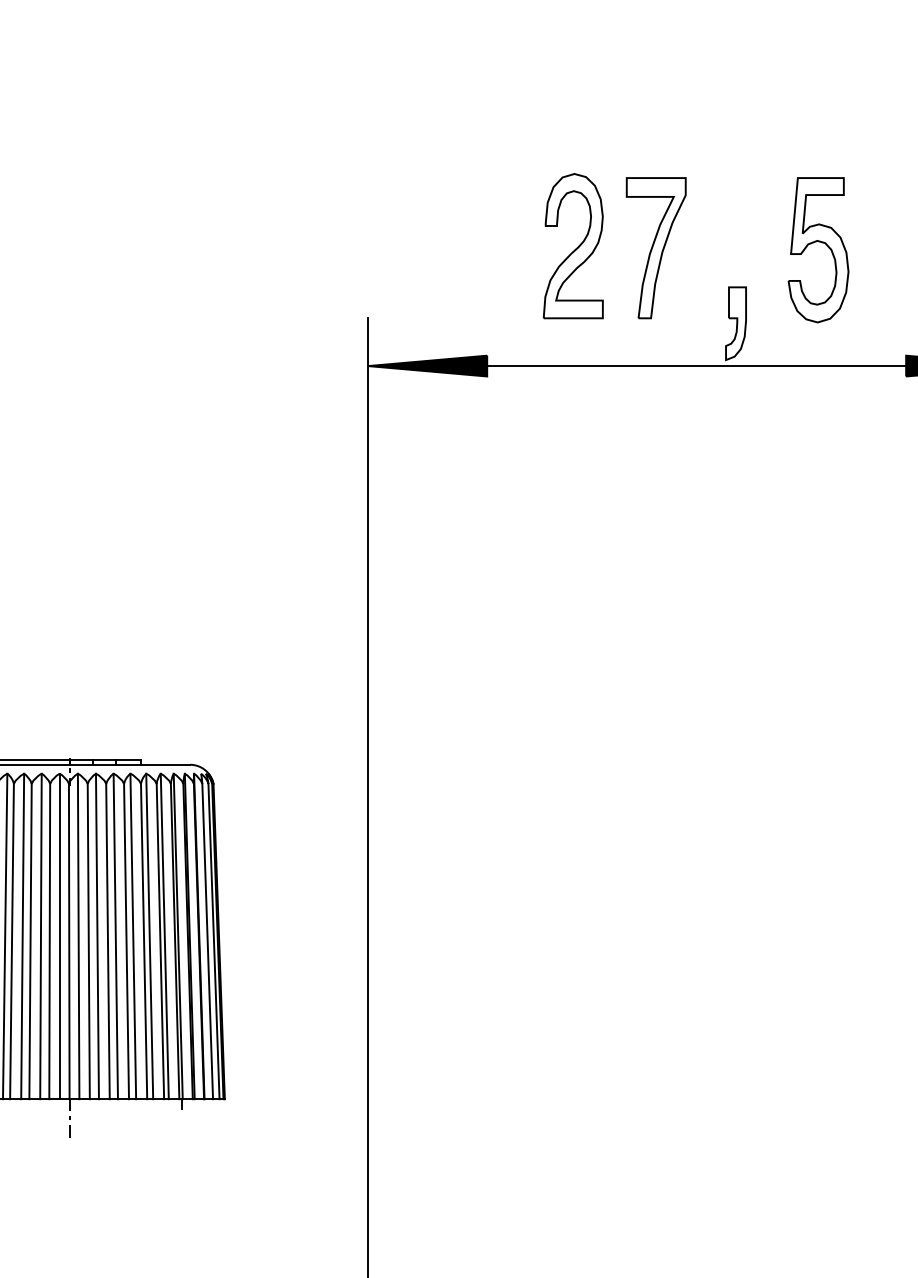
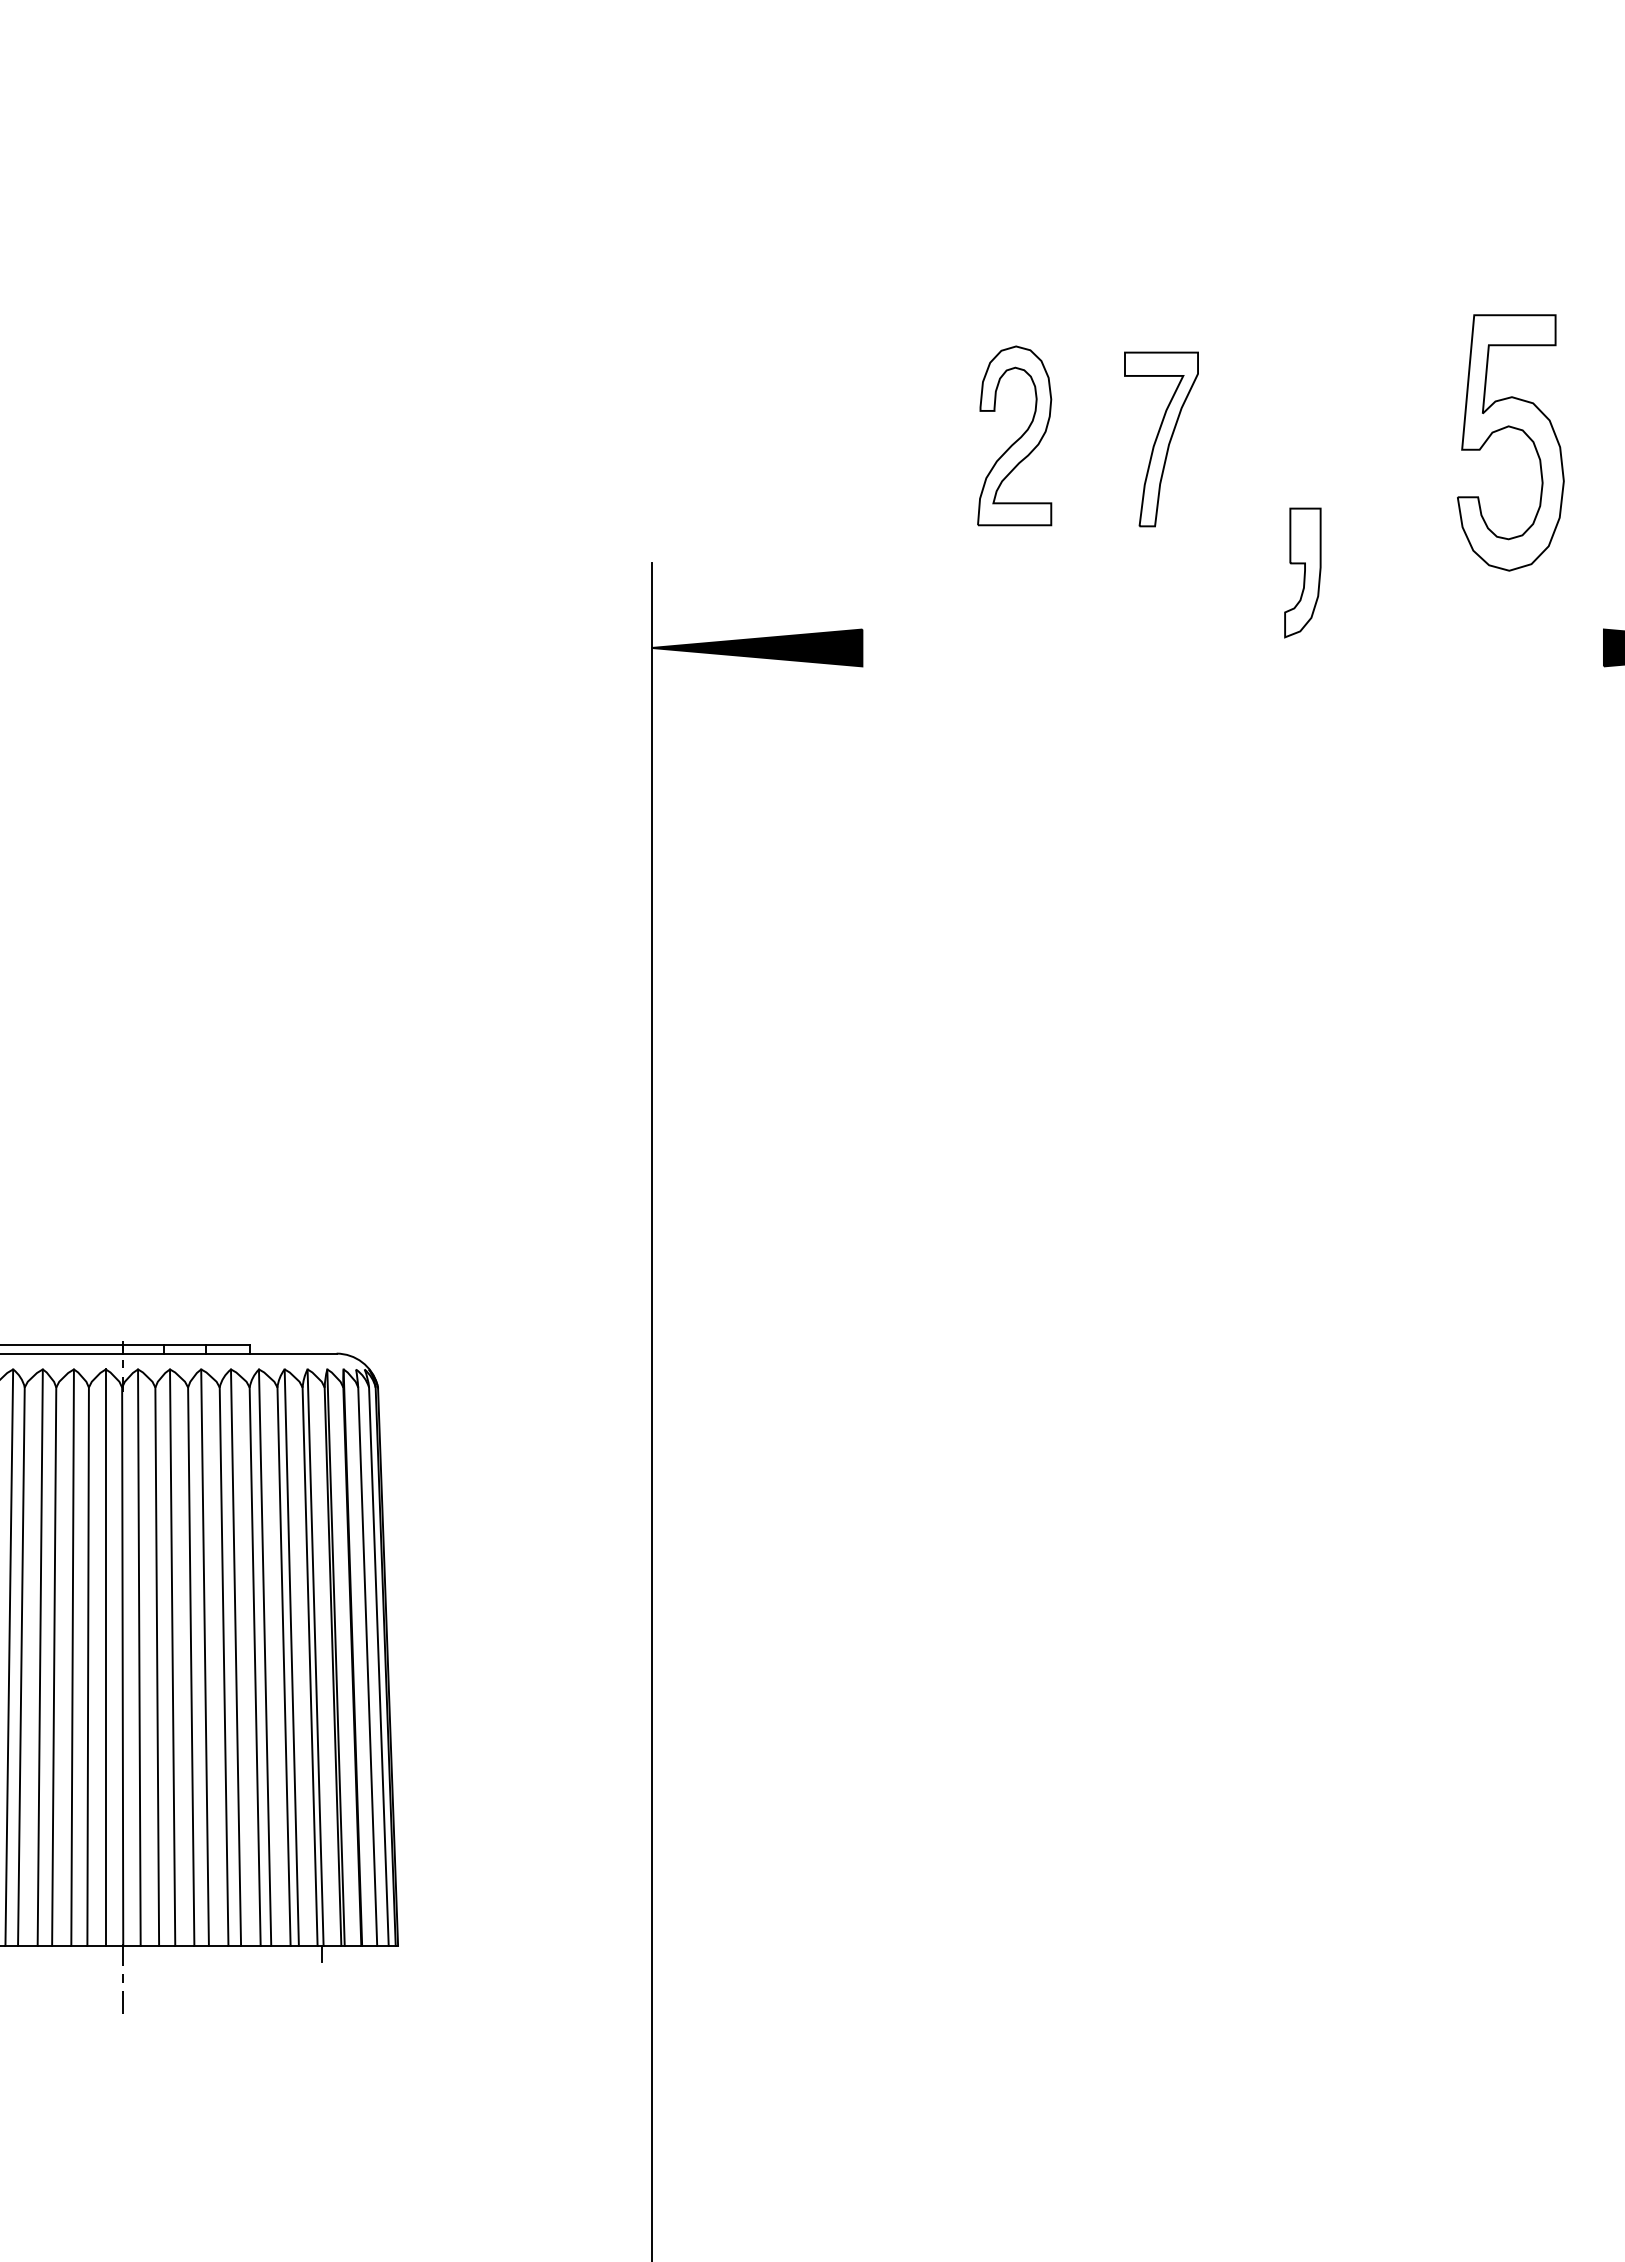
part: (818, 242) -> (1510, 429), moved
part: (572, 246) -> (1013, 436), size x0.7
part: (655, 248) -> (1160, 439), size x0.7
line: (696, 366) -> (1232, 648), removed

